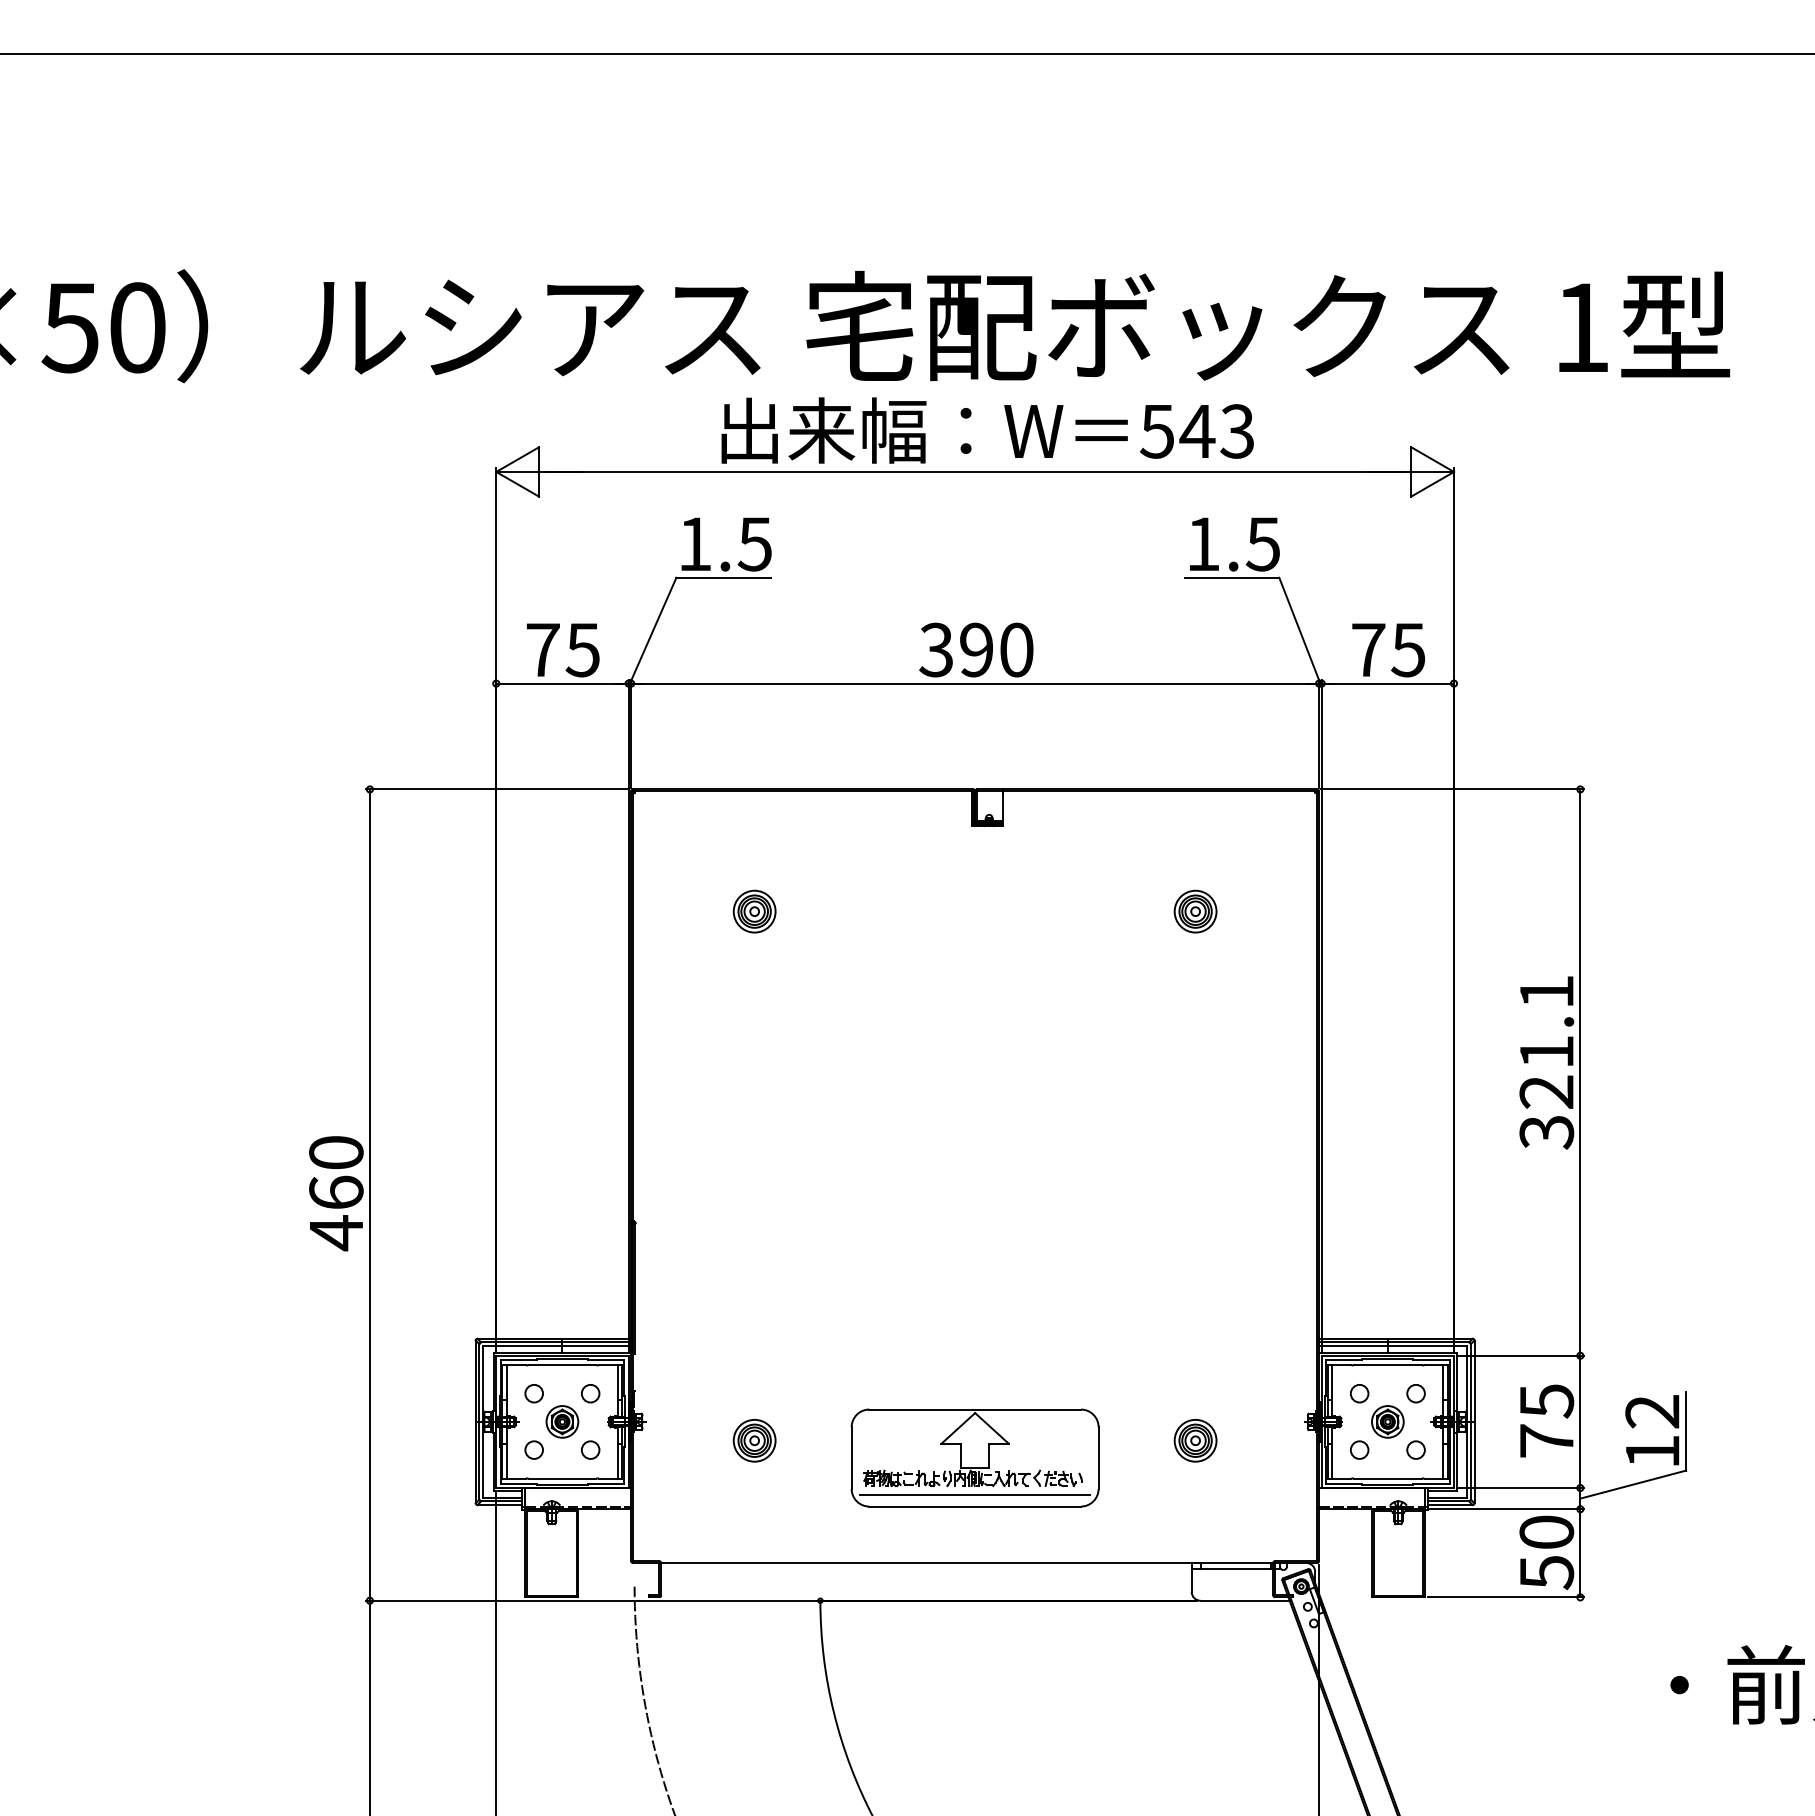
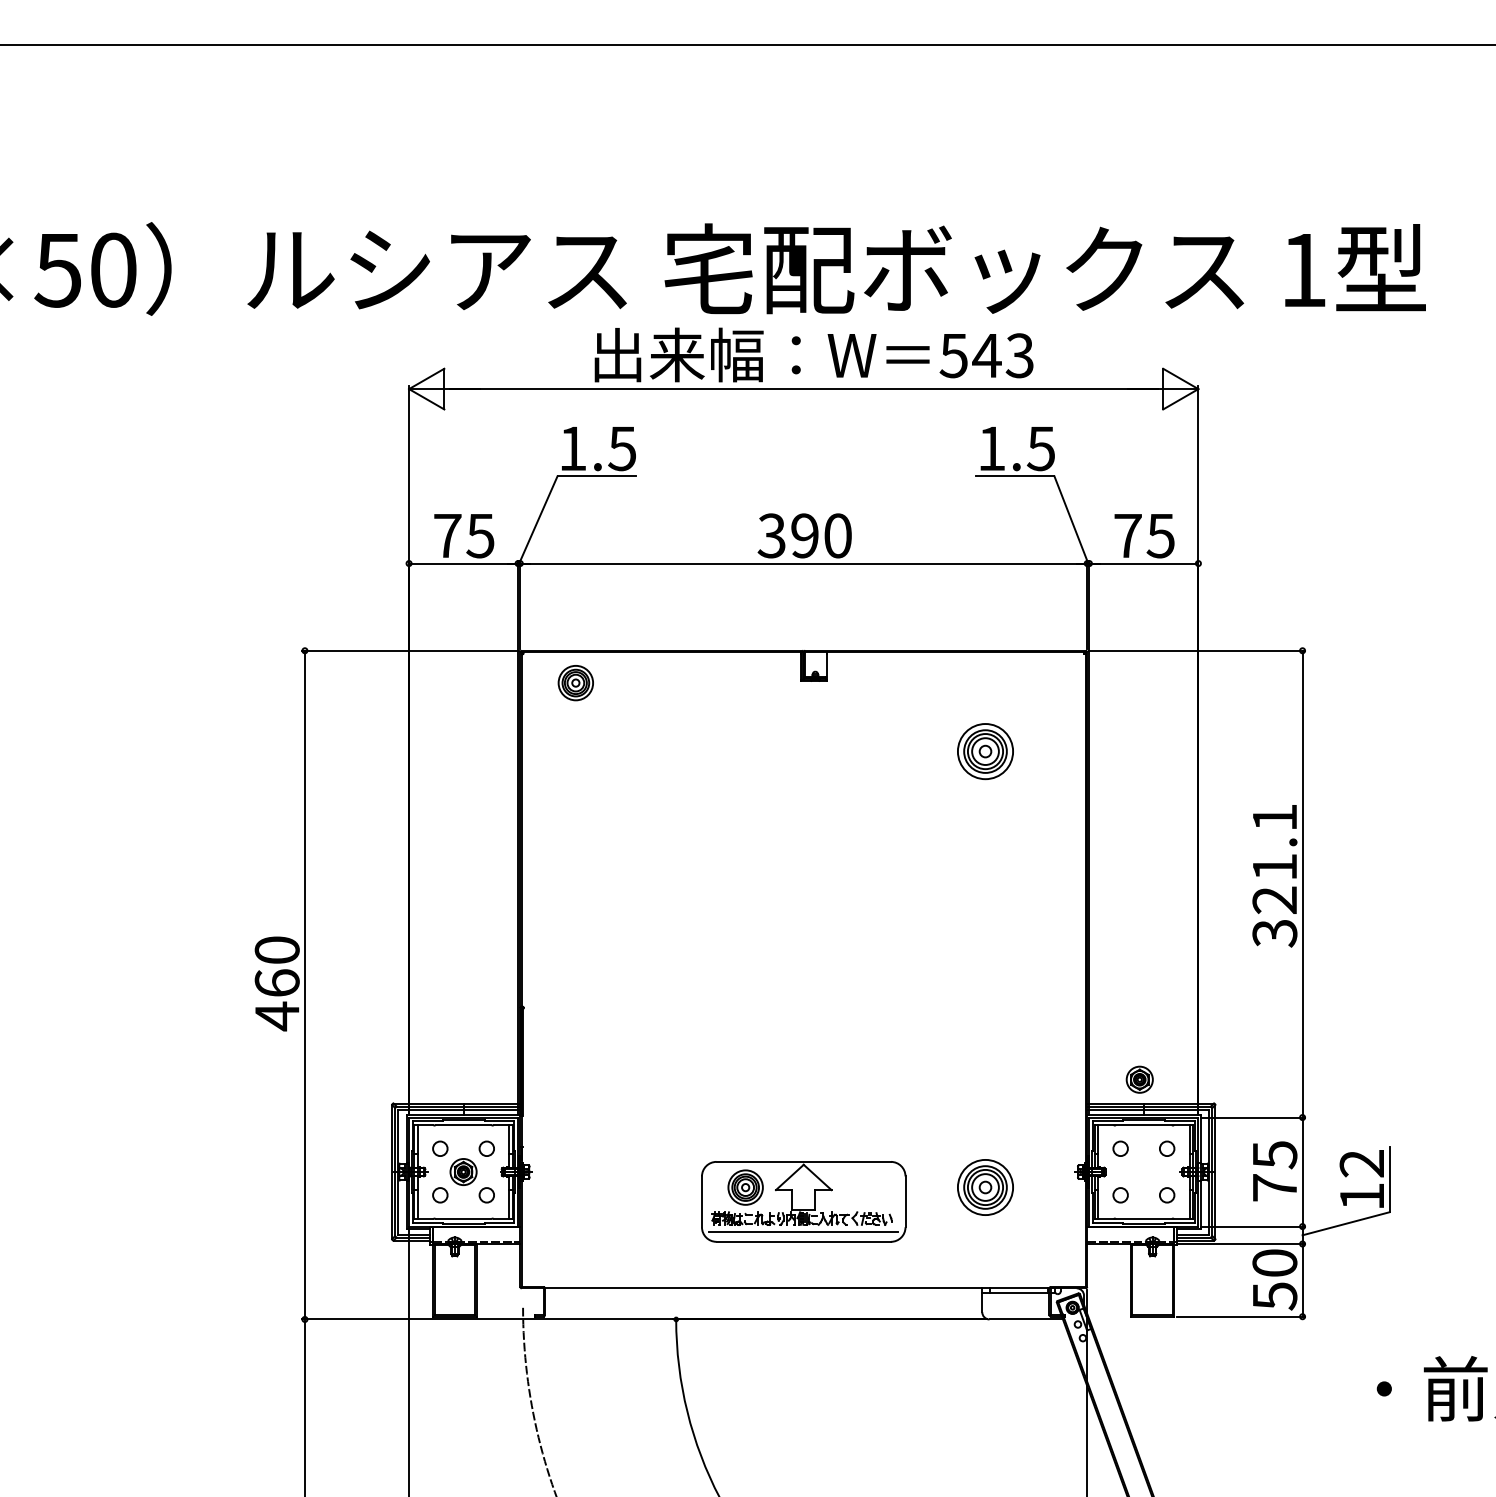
part: (754, 911) -> (575, 682), moved
part: (1195, 911) -> (985, 751), size x1.6
part: (1387, 1421) -> (1139, 1079), moved
part: (754, 1440) -> (745, 1187), moved
part: (1195, 1440) -> (985, 1187), size x1.6

